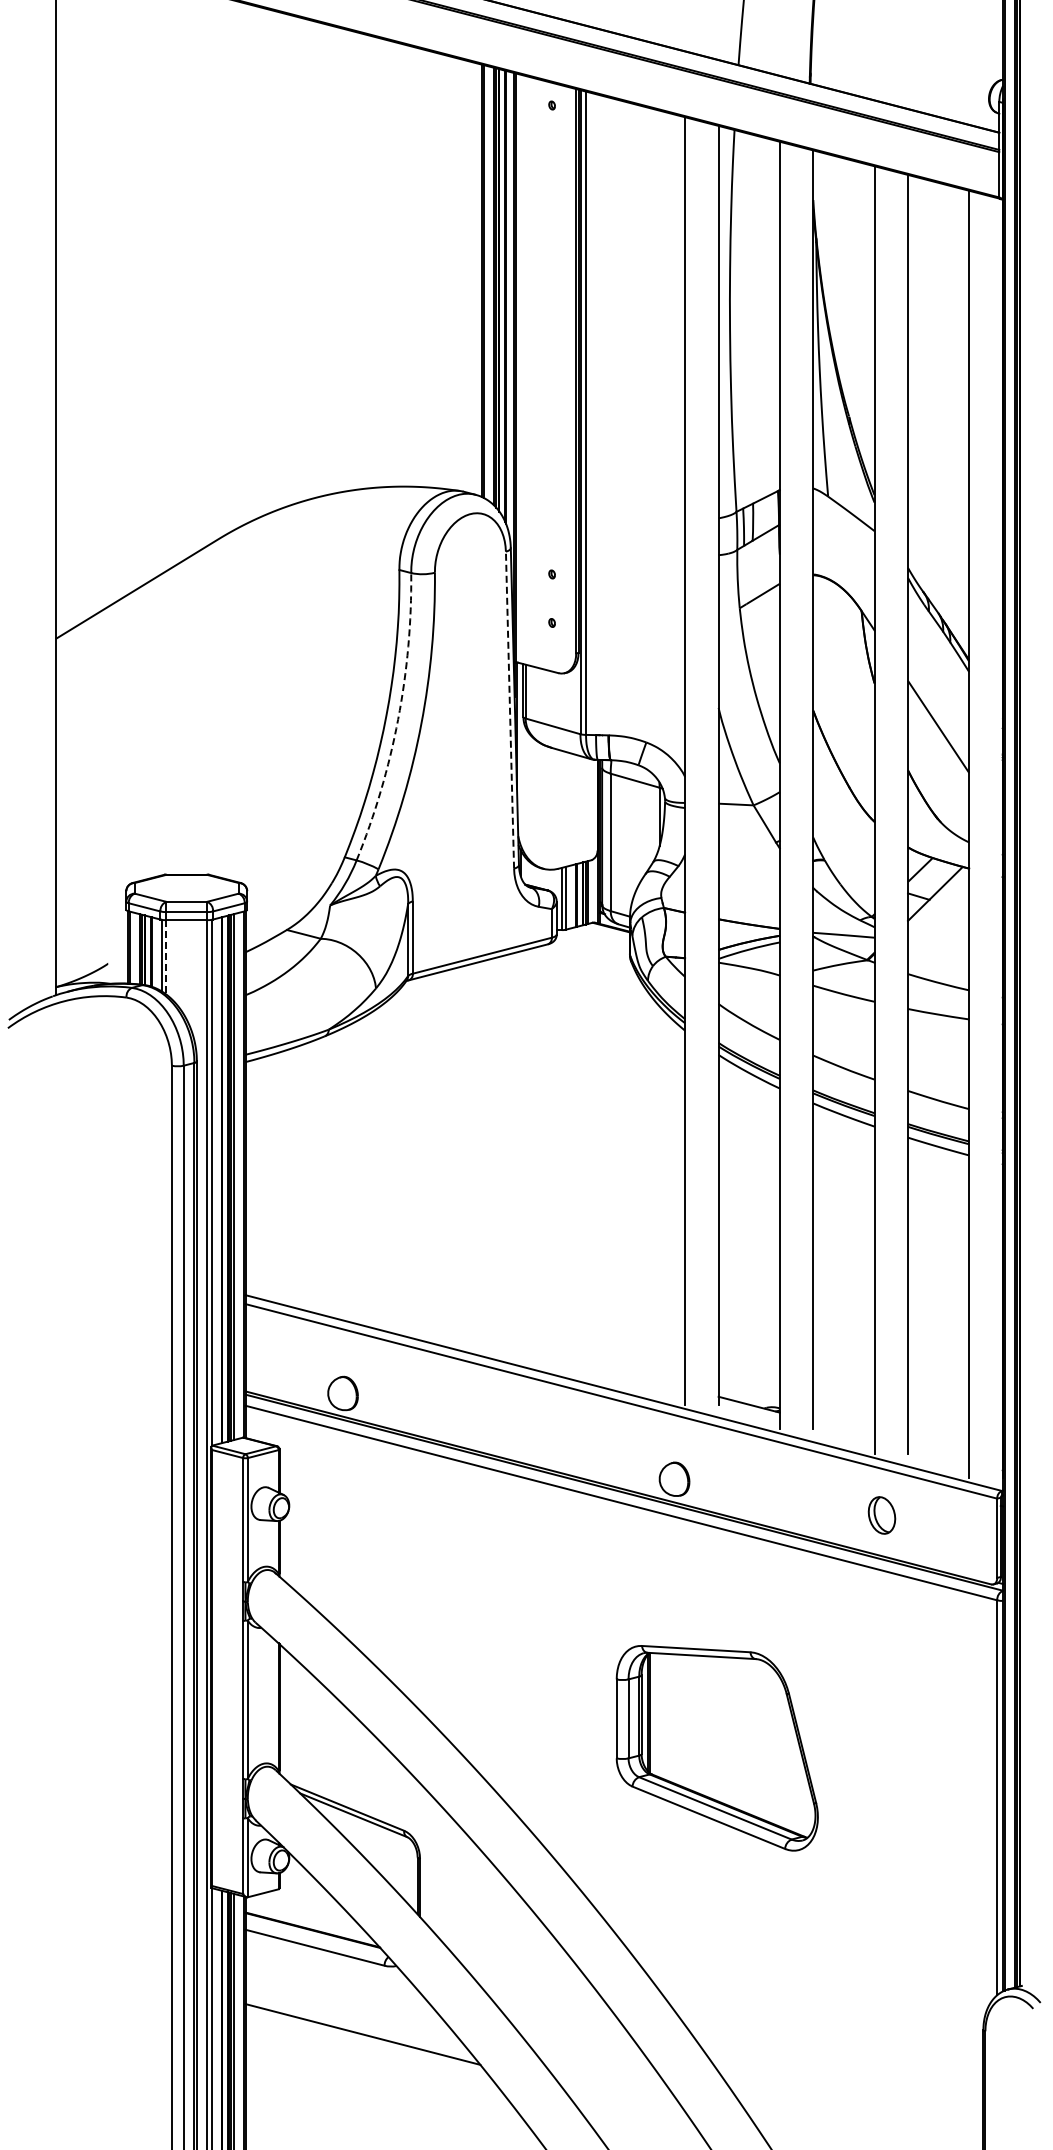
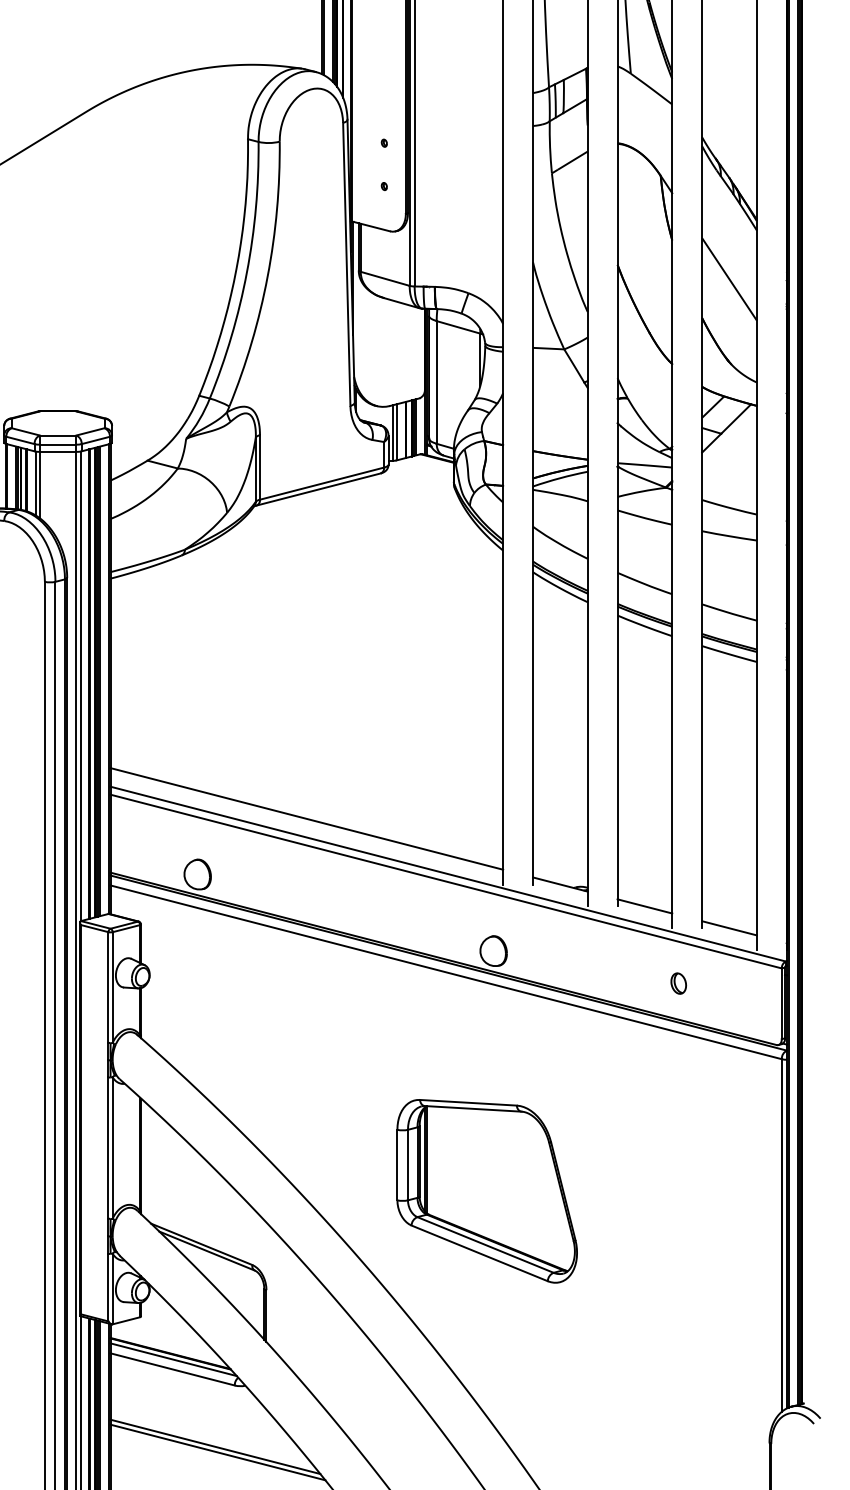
line: (510, 710) -> (347, 264), dashed -> solid
arc: (398, 719) -> (247, 272), dashed -> solid
line: (166, 957) -> (40, 485), dashed -> solid
line: (465, 1331) -> (307, 819), added
line: (843, 1429) -> (644, 906), added
line: (938, 1453) -> (729, 928), added
part: (881, 1515) -> (678, 983), size x0.62
part: (716, 1748) -> (486, 1191), moved
line: (315, 1936) -> (173, 1359), added
line: (365, 2040) -> (217, 1452), added

